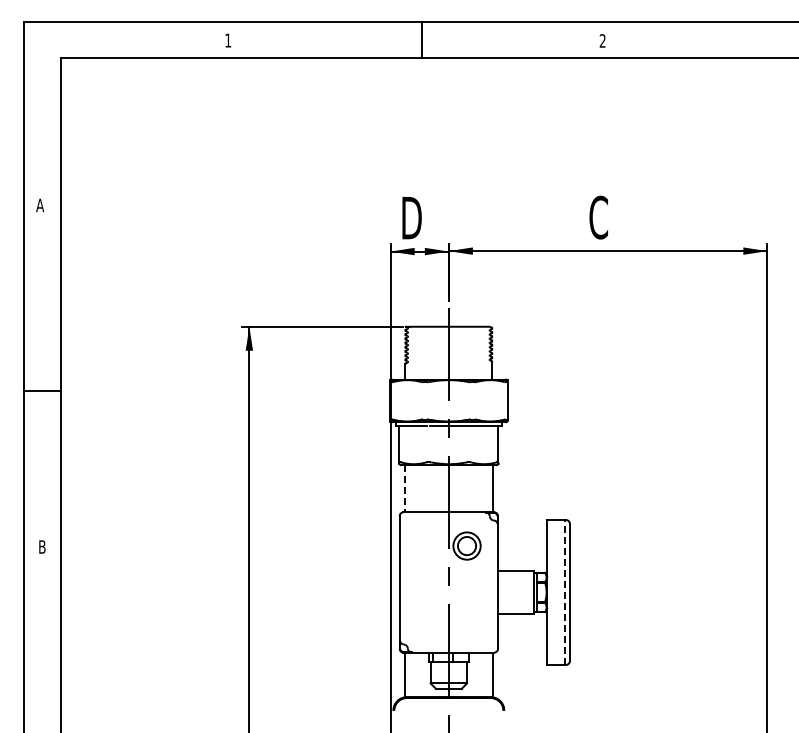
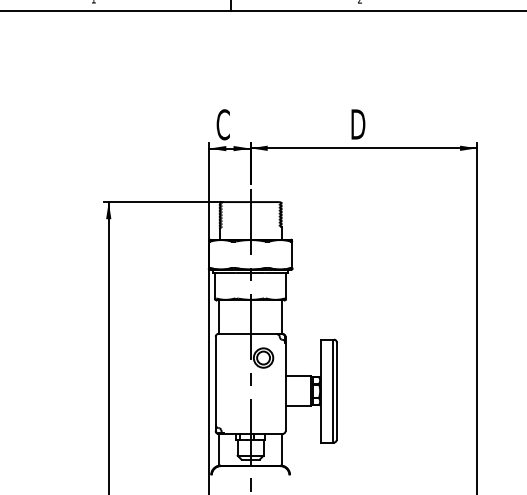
text: (411, 217) -> (224, 124), D -> C
text: (599, 217) -> (357, 124), C -> D
line: (404, 488) -> (219, 317), dashed -> solid
line: (565, 591) -> (333, 390), dashed -> solid

